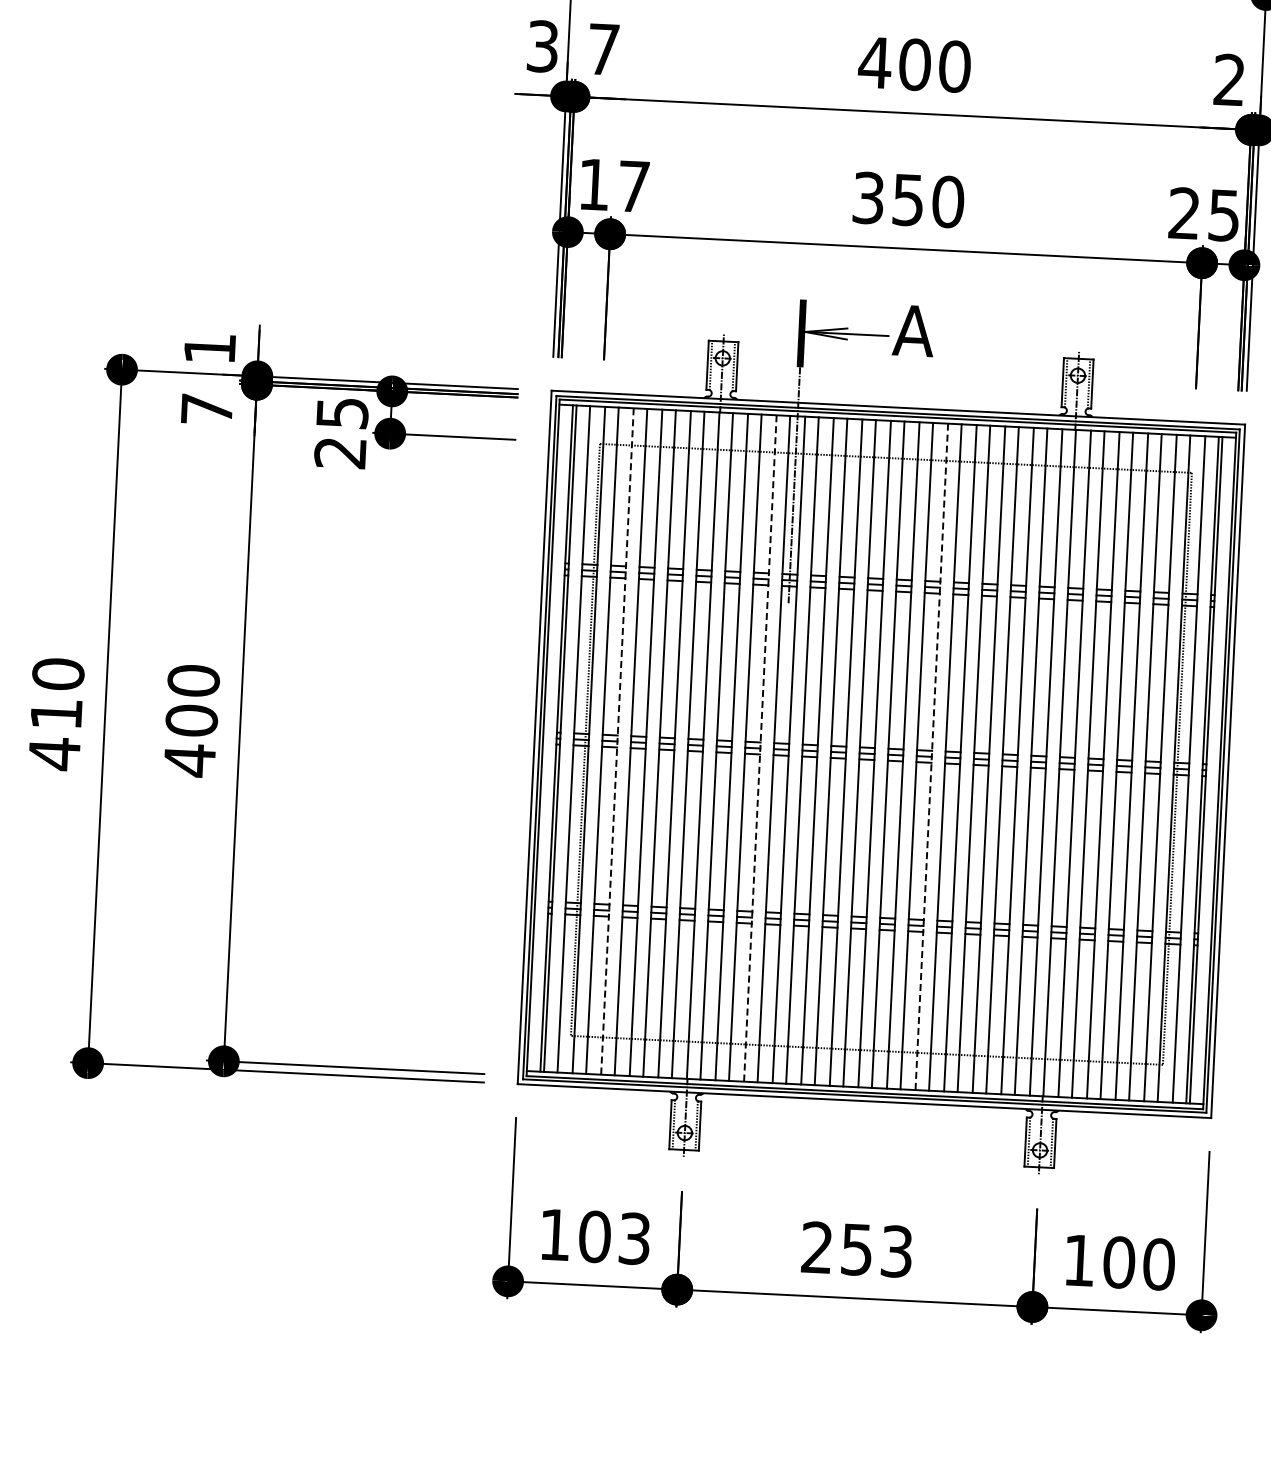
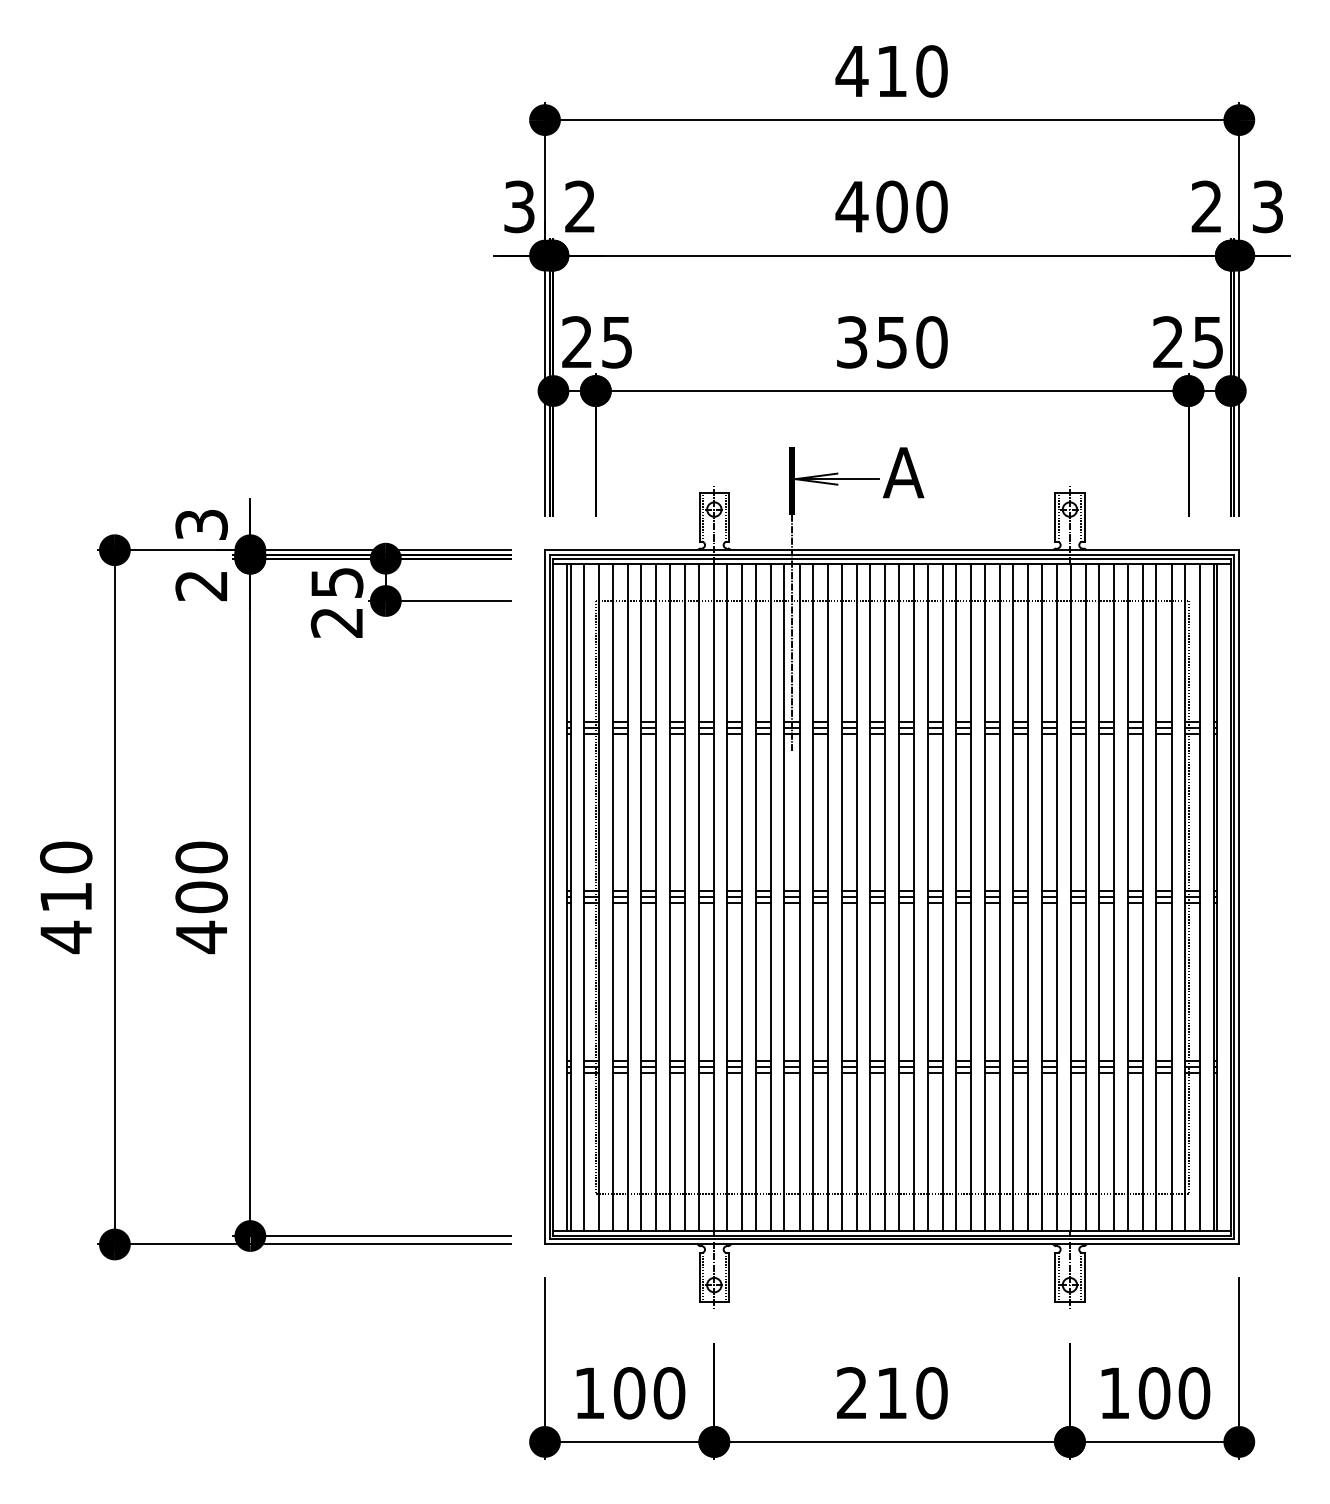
text: (603, 49) -> (580, 206), 7 -> 2
text: (613, 185) -> (596, 342), 17 -> 25
text: (209, 348) -> (201, 524), 1 -> 3
text: (205, 410) -> (200, 586), 7 -> 2
line: (617, 741) -> (627, 897), dashed -> solid
line: (759, 748) -> (770, 897), dashed -> solid
line: (931, 756) -> (942, 897), dashed -> solid
text: (634, 1239) -> (669, 1393), 103 -> 100
text: (877, 1250) -> (912, 1393), 253 -> 210

